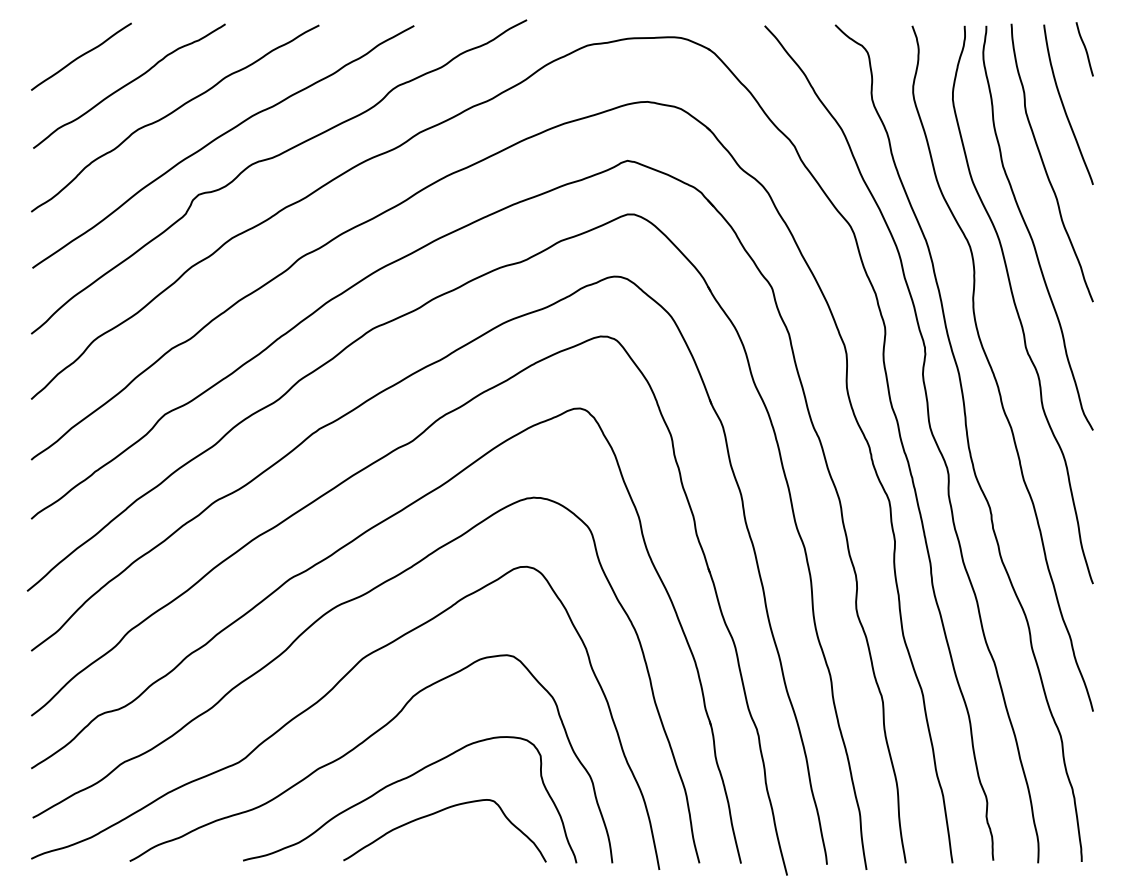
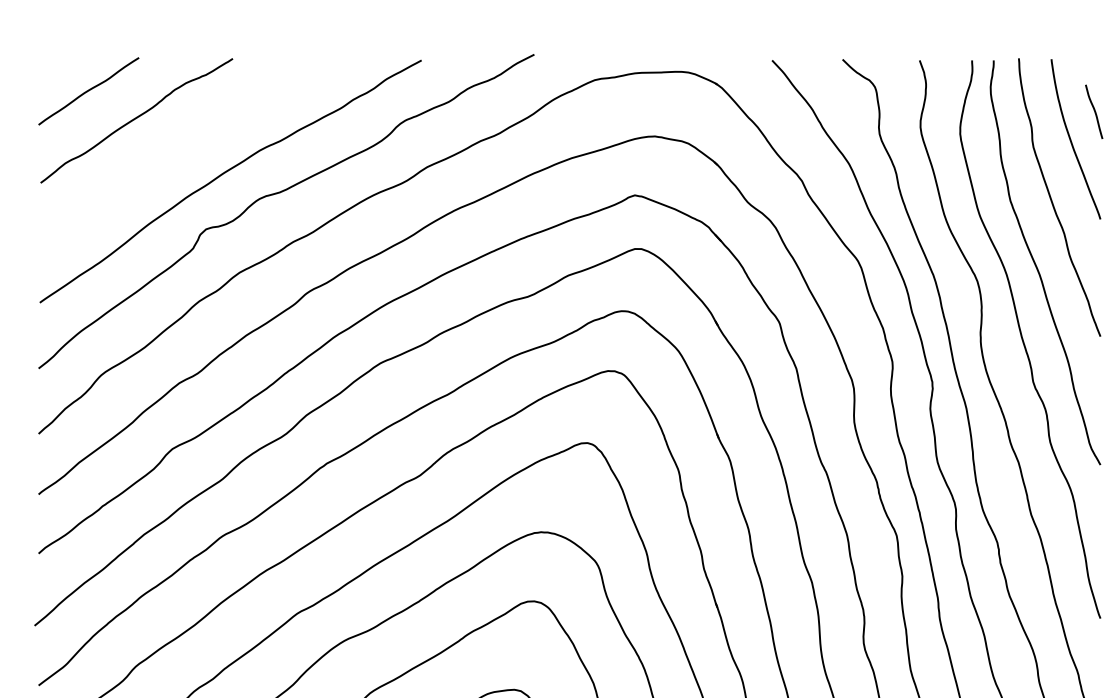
curve: (1084, 48) -> (1093, 111), moved
curve: (171, 114) -> (178, 149), removed

